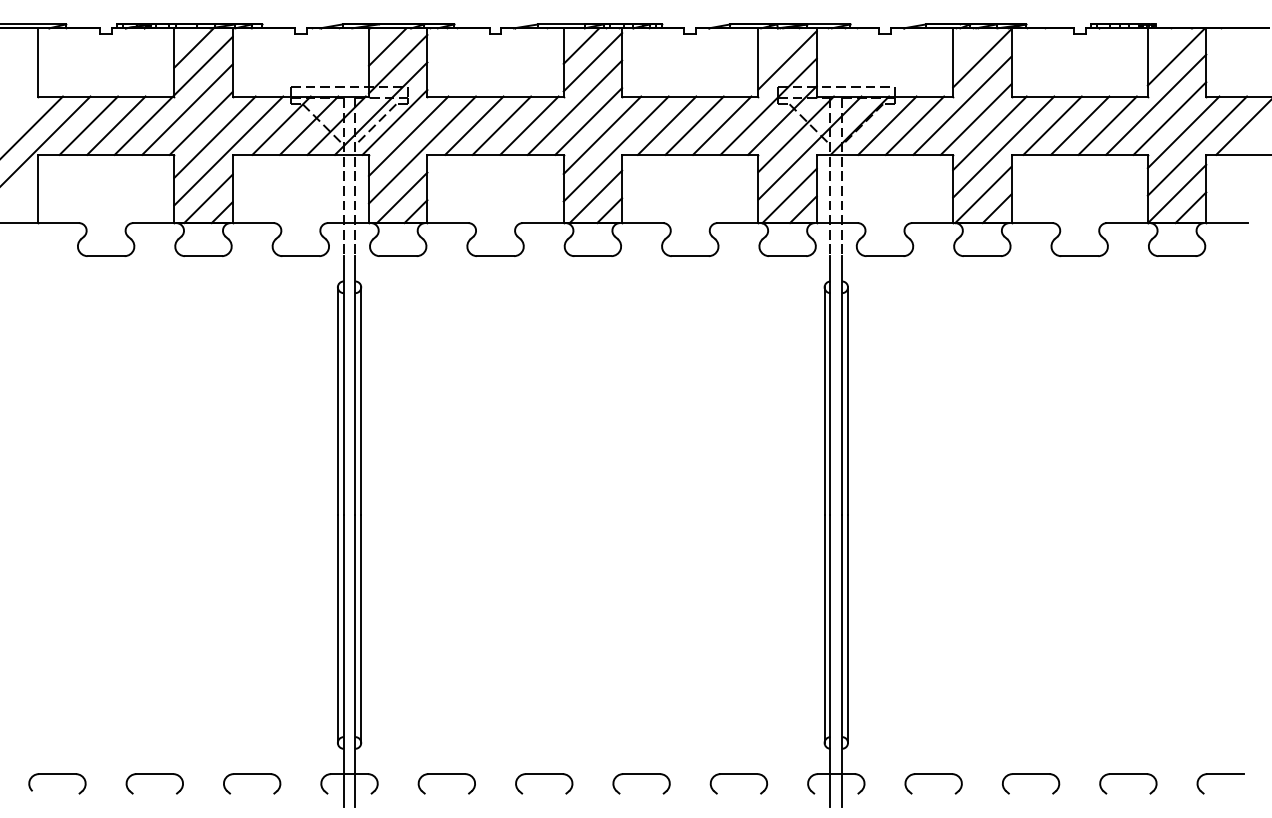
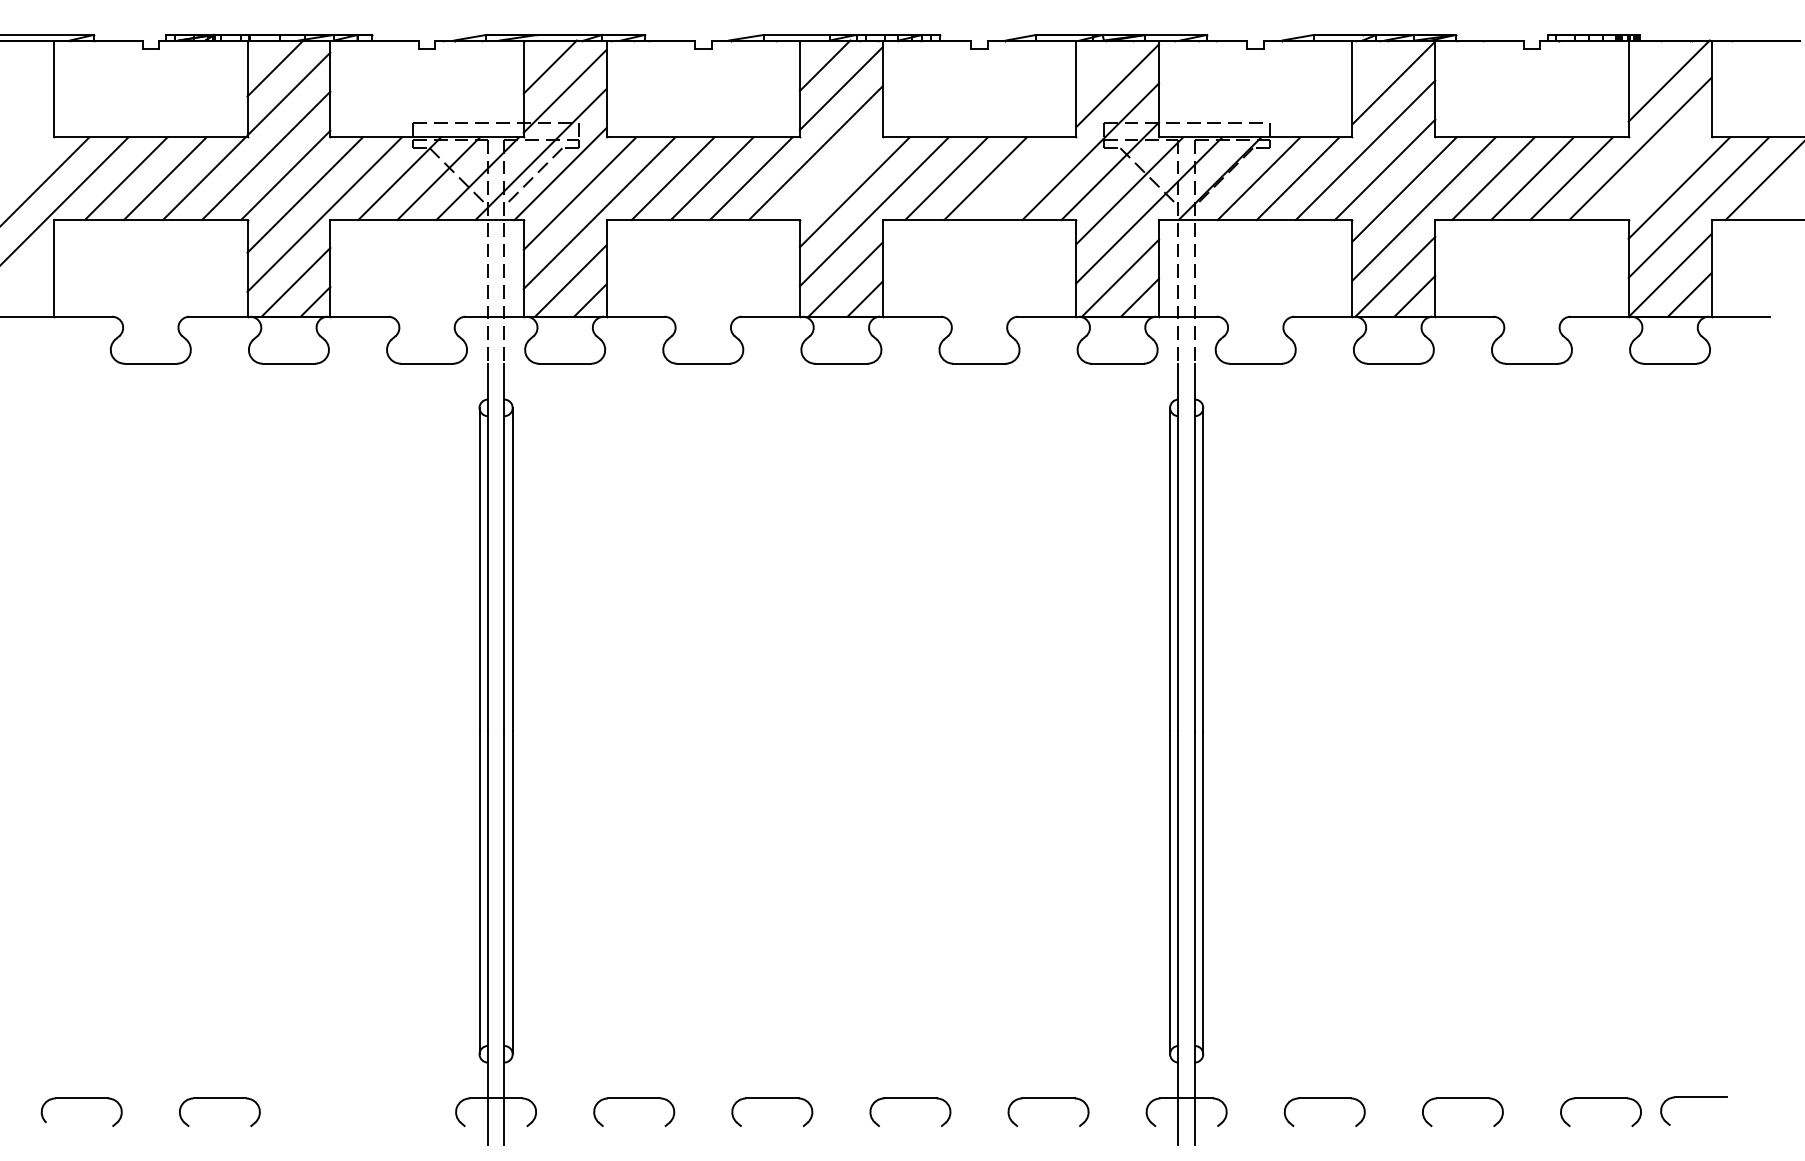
line: (1169, 118) -> (1659, 168), removed
line: (588, 121) -> (835, 172), removed
line: (721, 125) -> (1024, 178), removed
part: (251, 774) -> (357, 1098), removed
part: (1220, 774) -> (1693, 1097), moved

